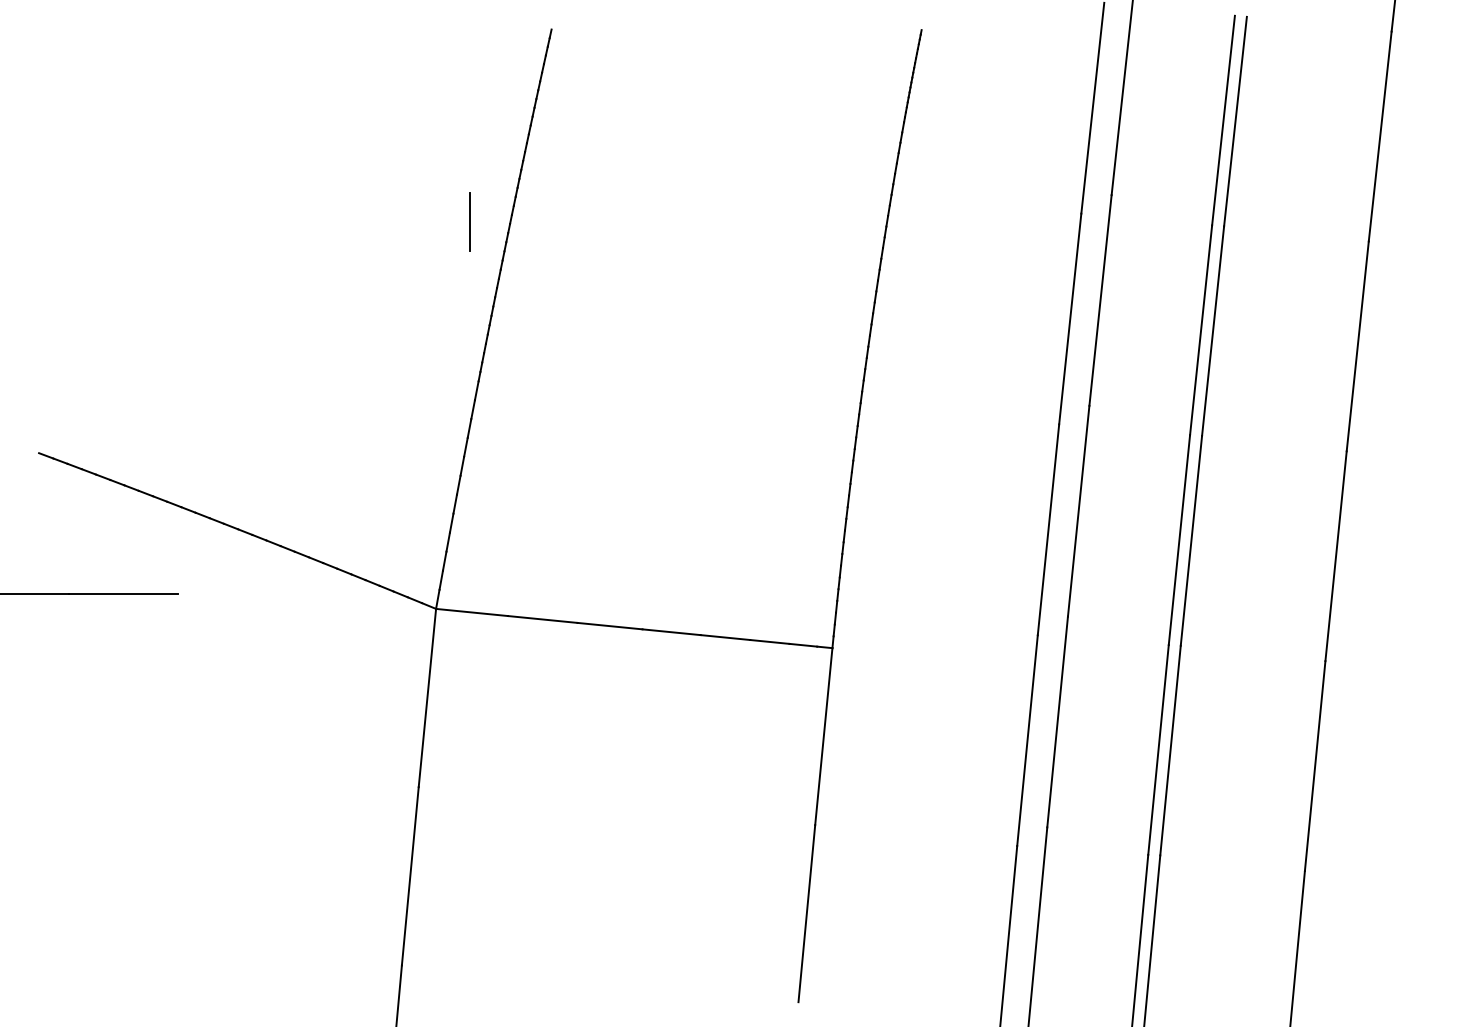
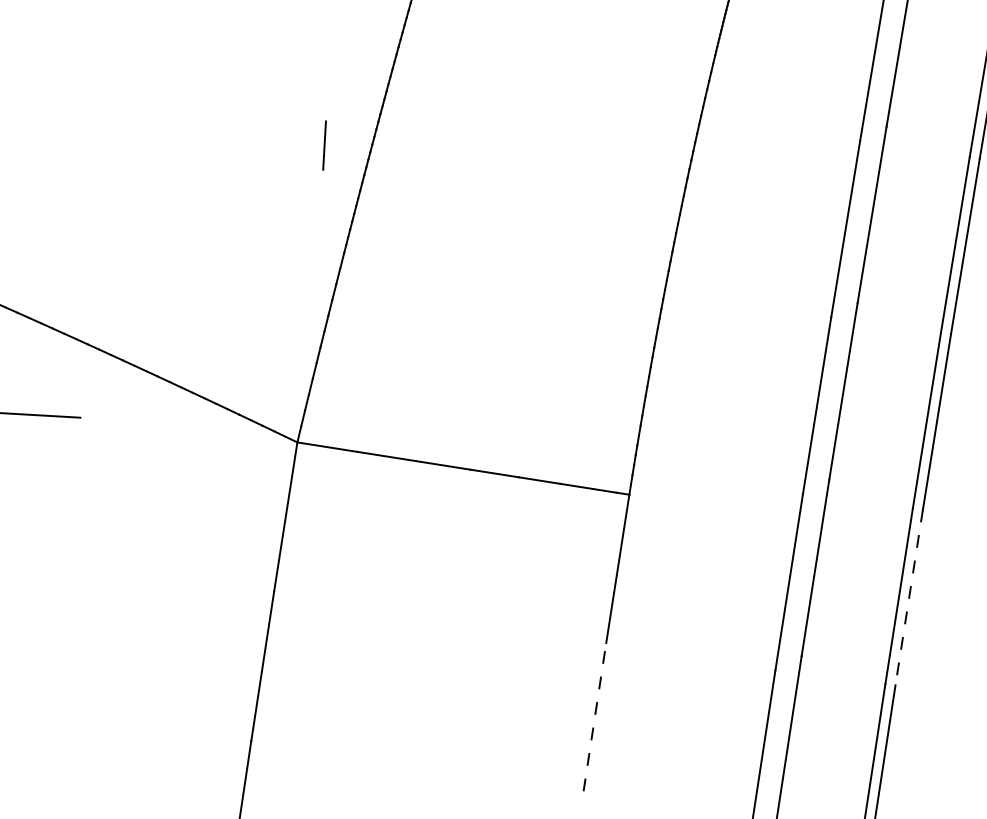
line: (469, 221) -> (324, 145), moved
line: (1170, 751) -> (909, 598), solid -> dashed
line: (806, 913) -> (594, 716), solid -> dashed

